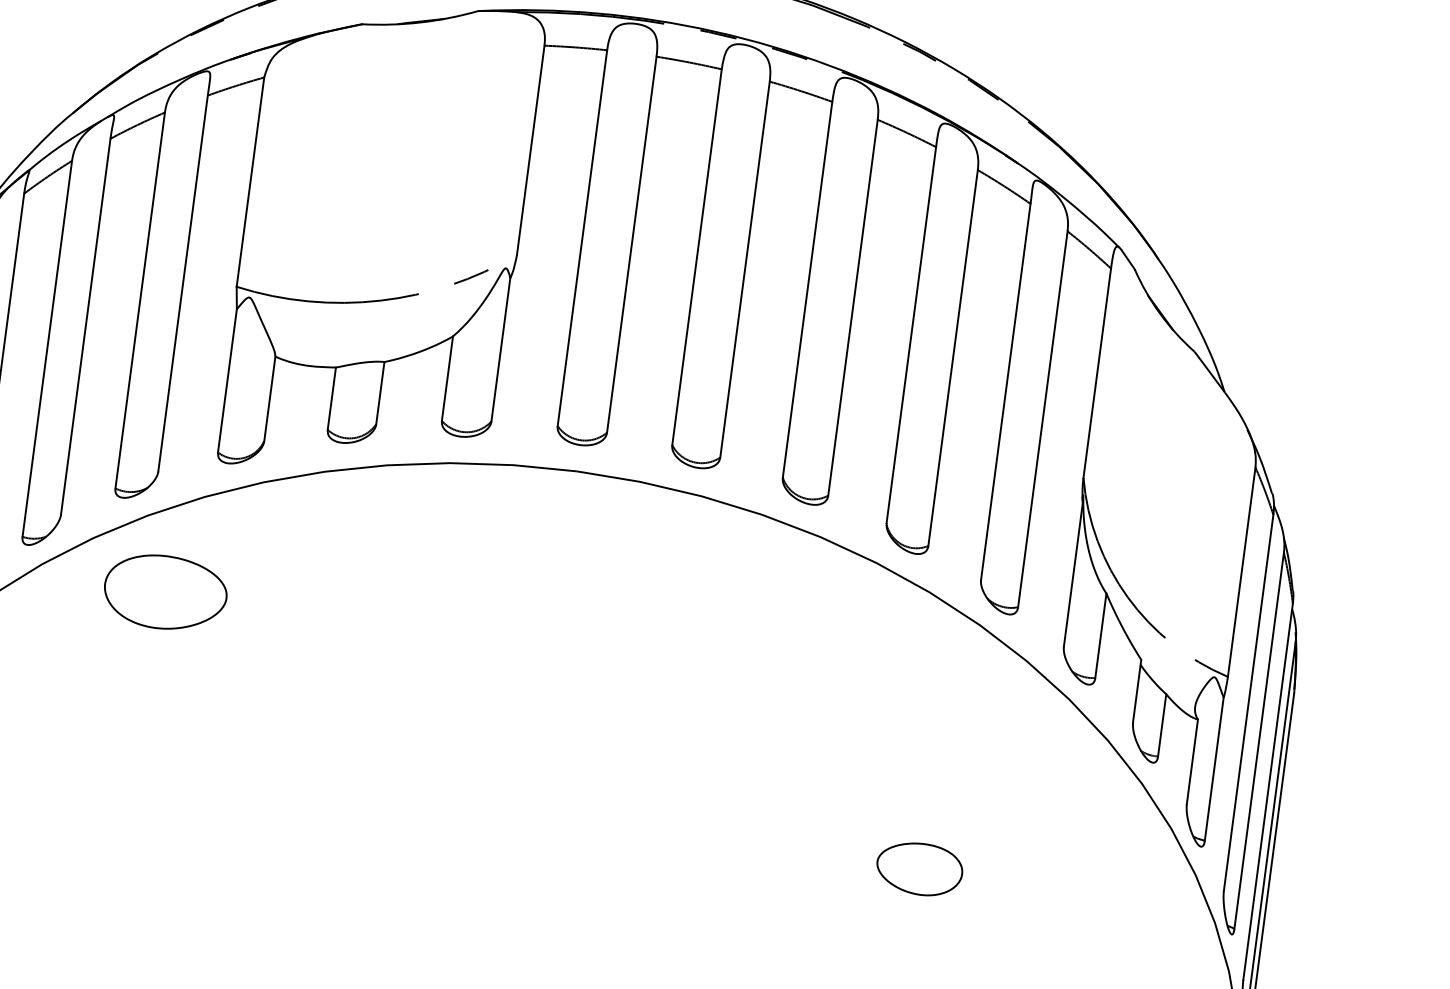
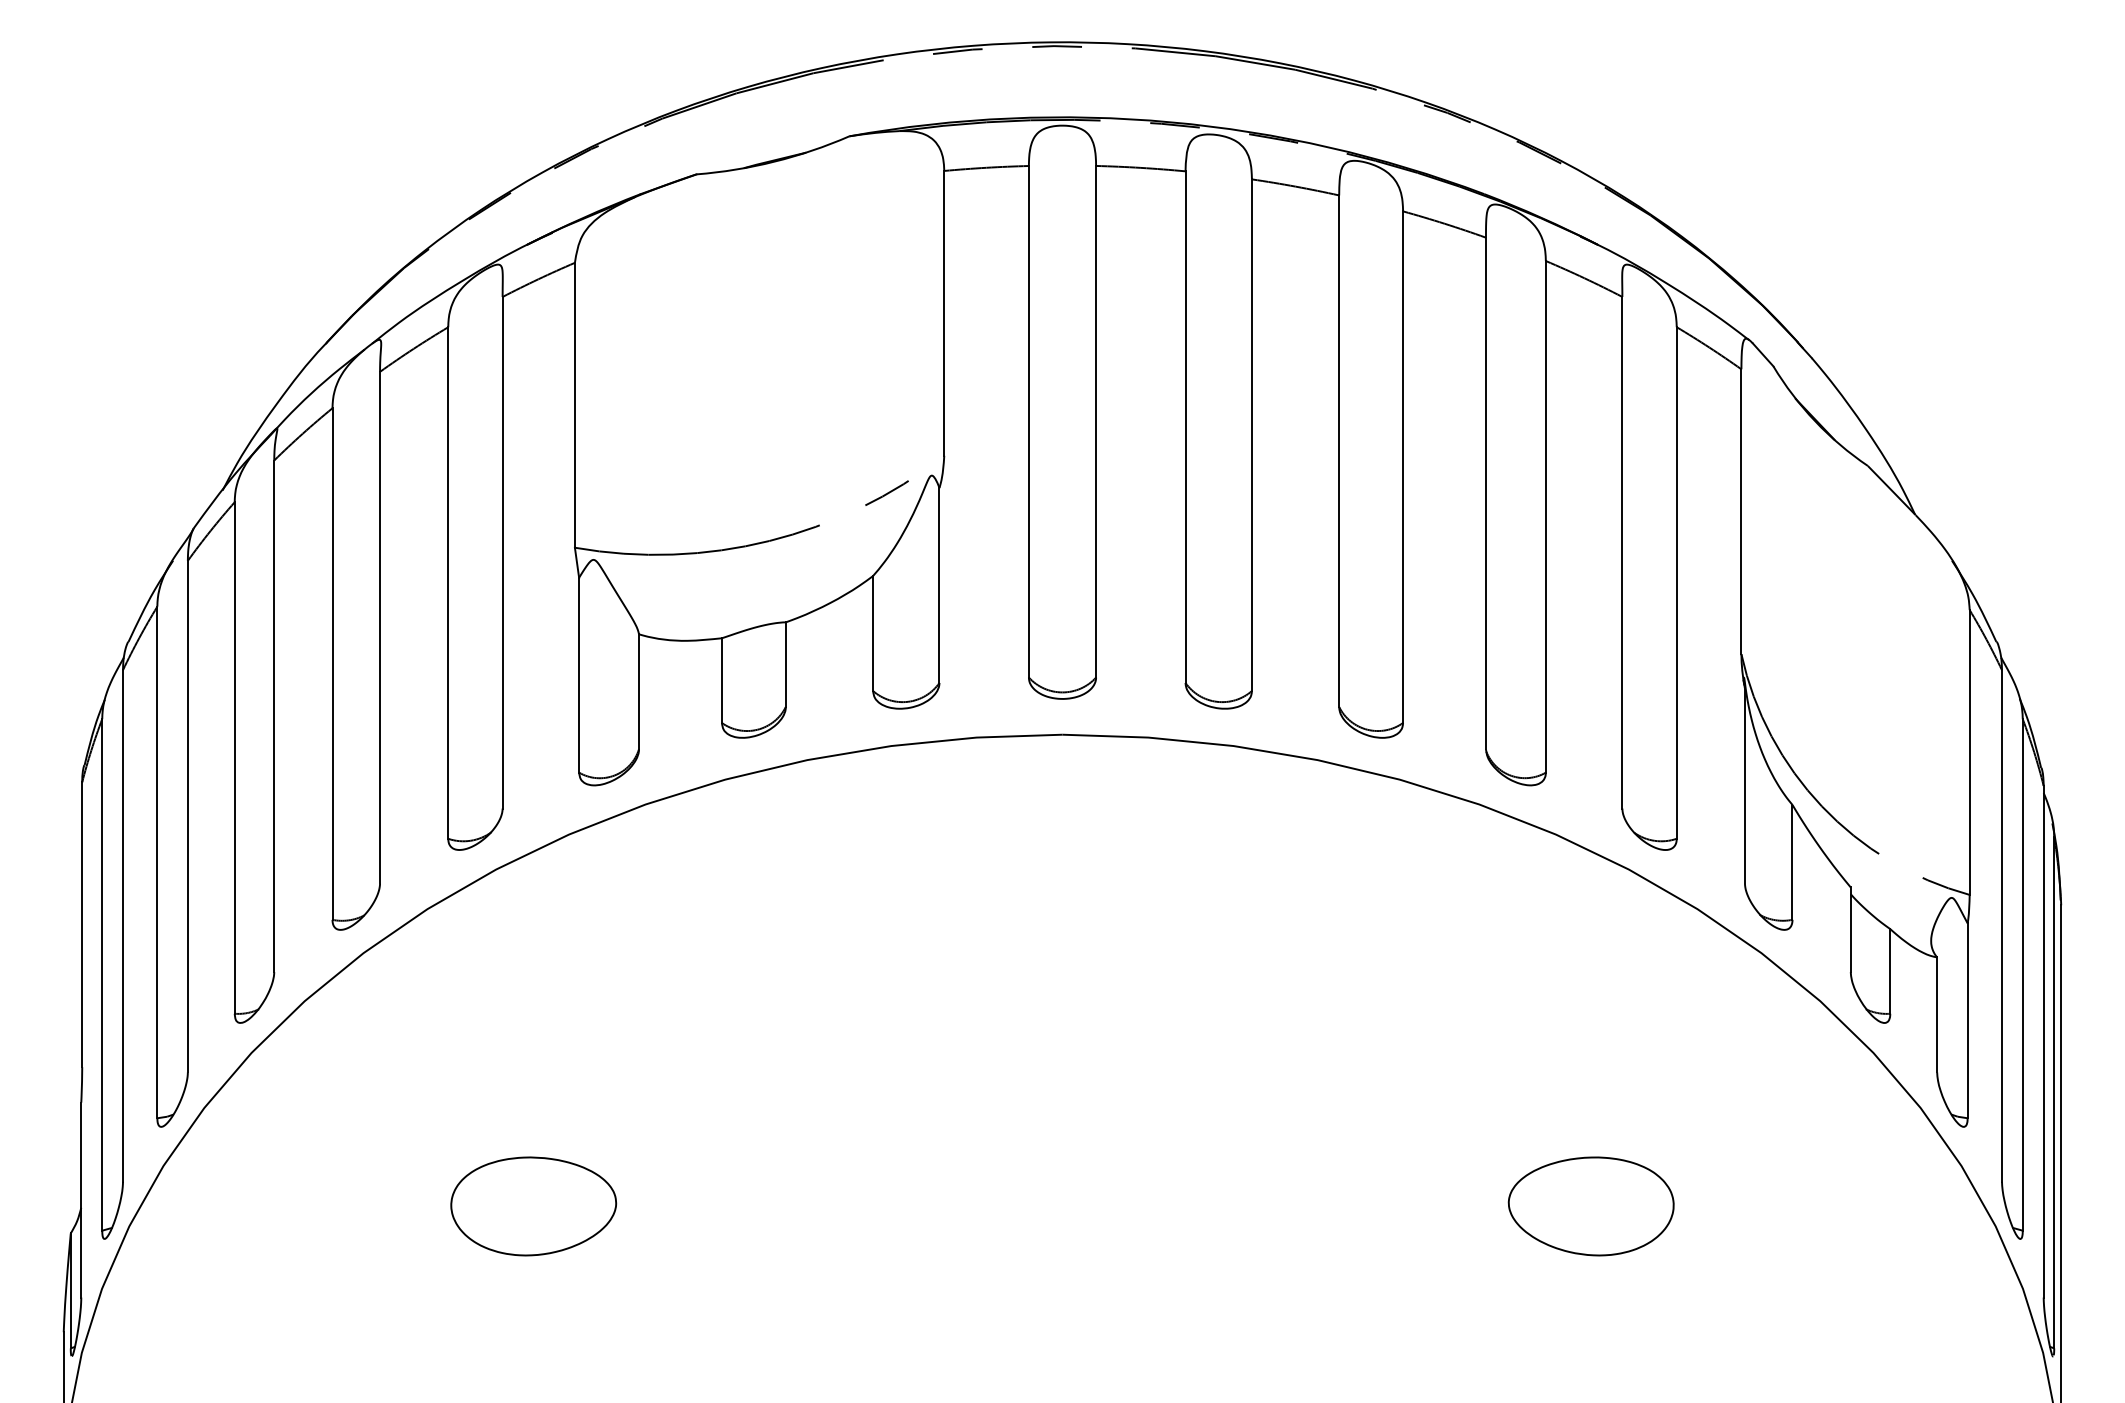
part: (165, 592) -> (533, 1206), moved
part: (919, 869) -> (1590, 1206), size x1.43

